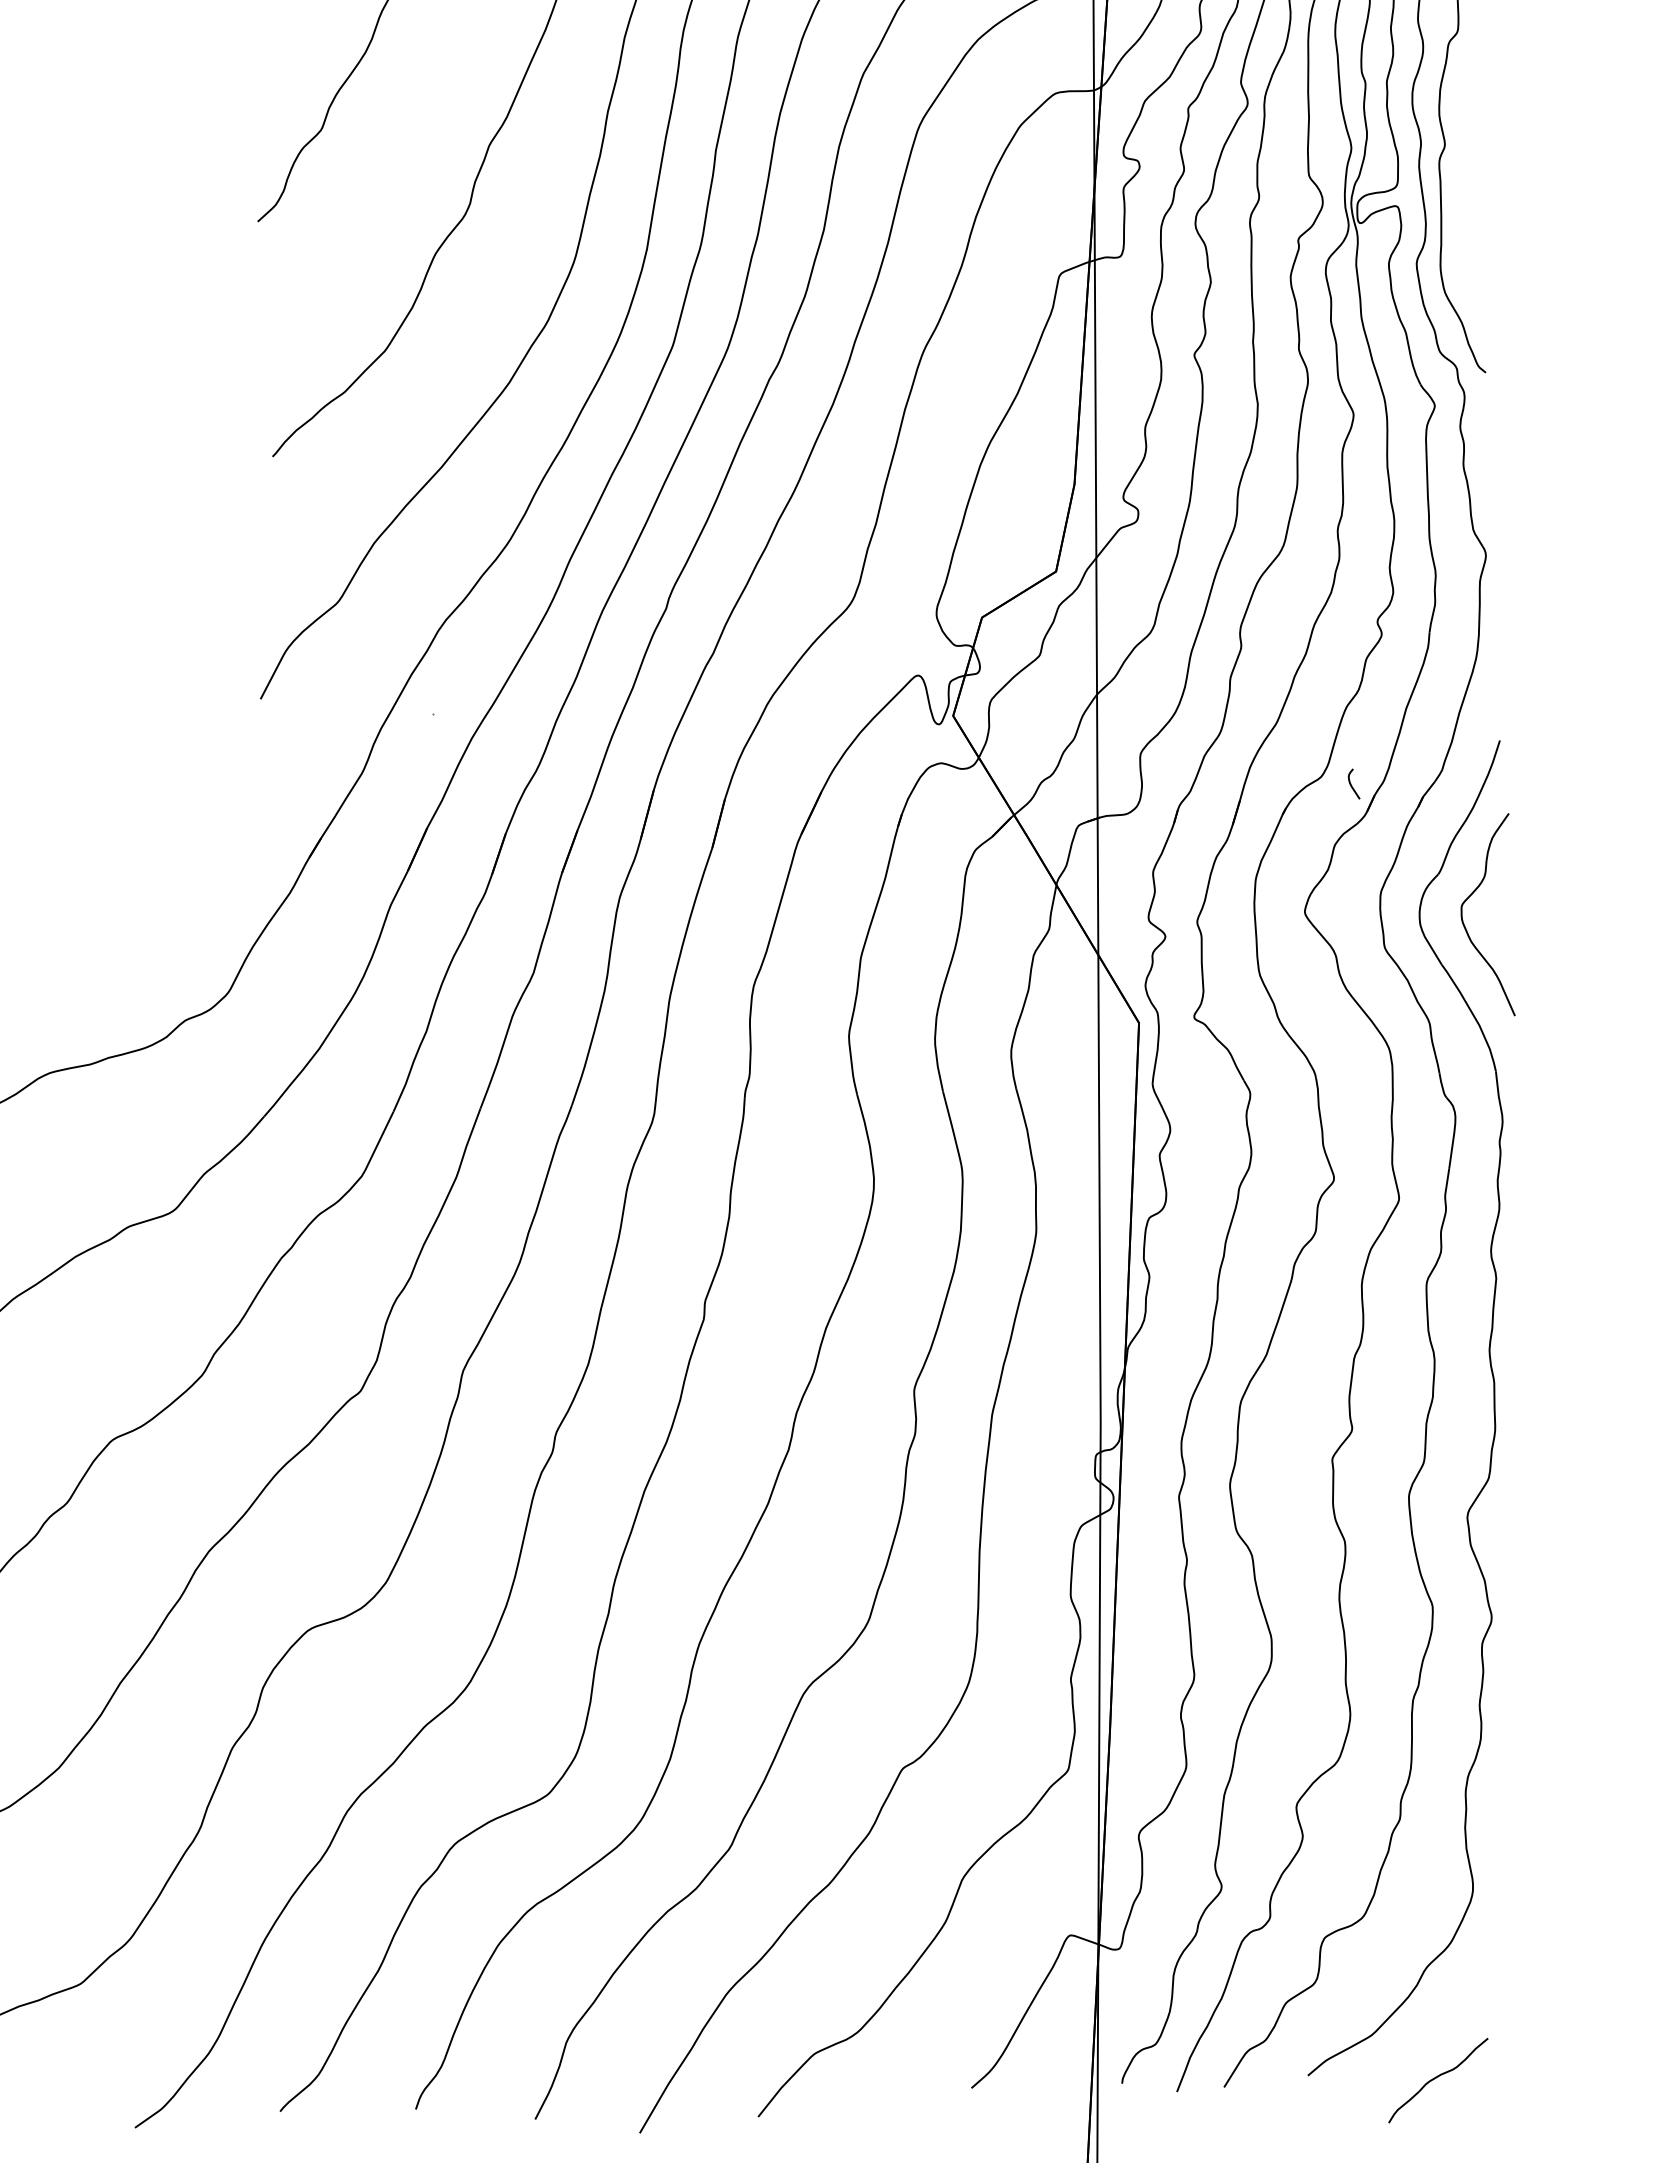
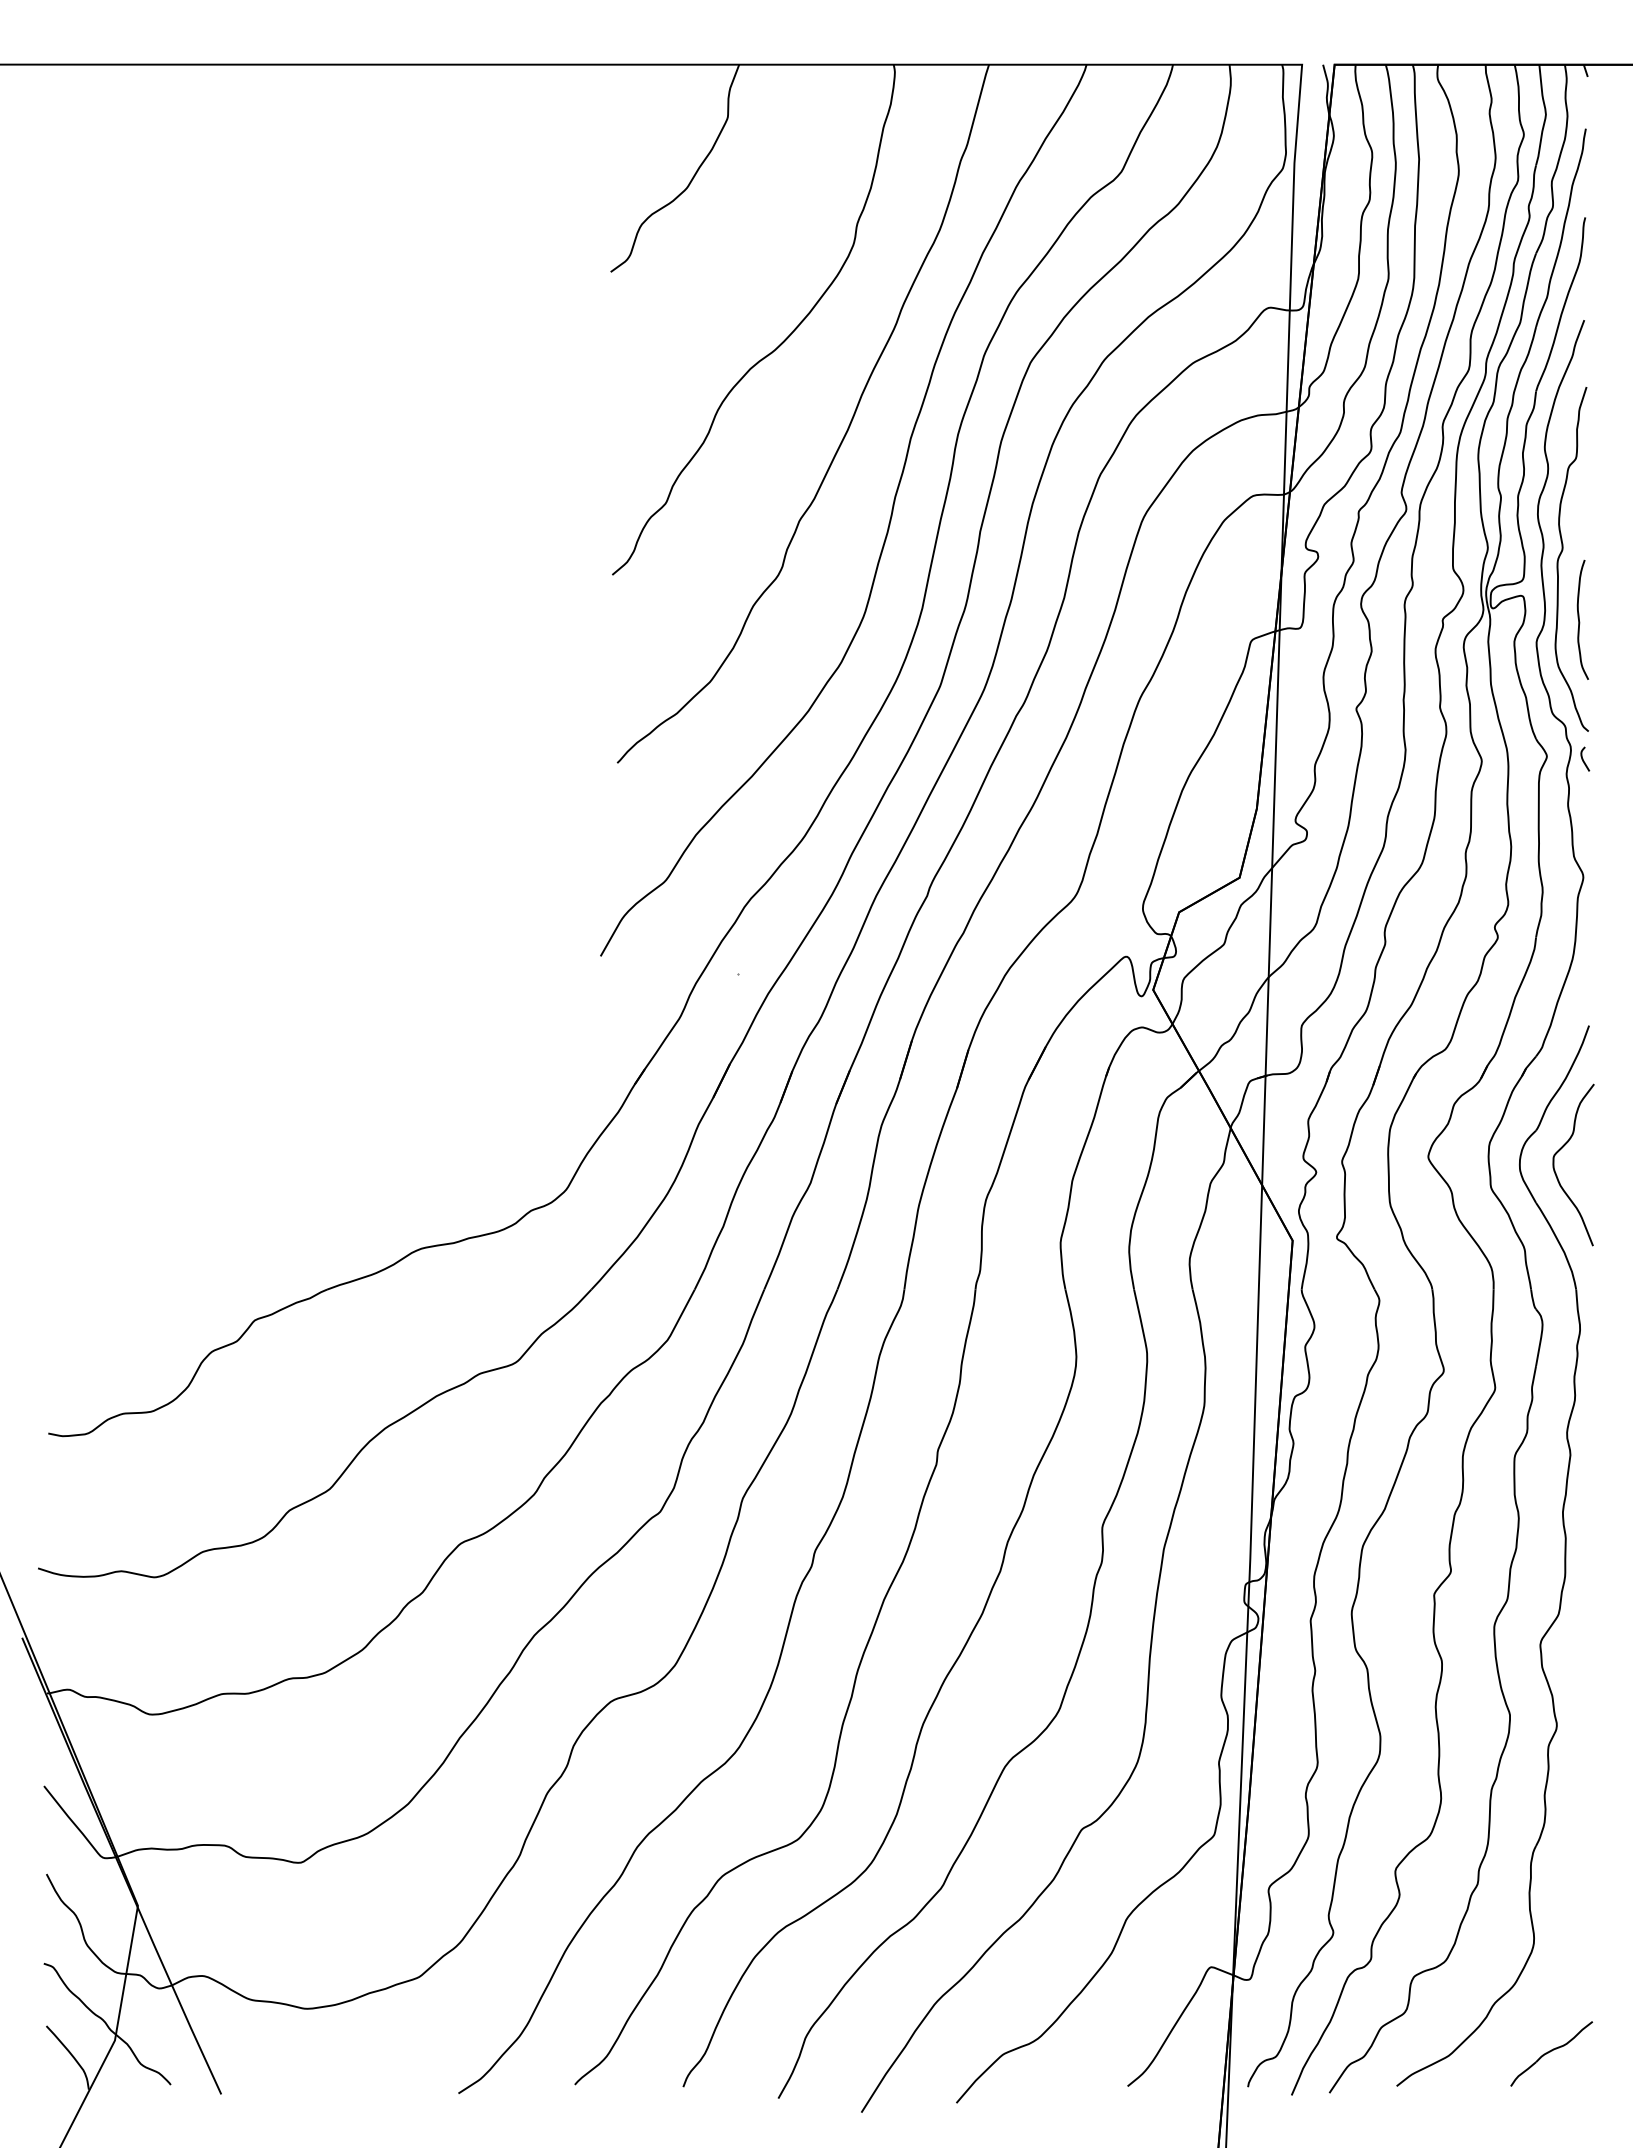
curve: (1469, 233) -> (1579, 619), added
curve: (1351, 783) -> (1583, 758), moved
part: (1438, 2080) -> (1551, 2053), moved

